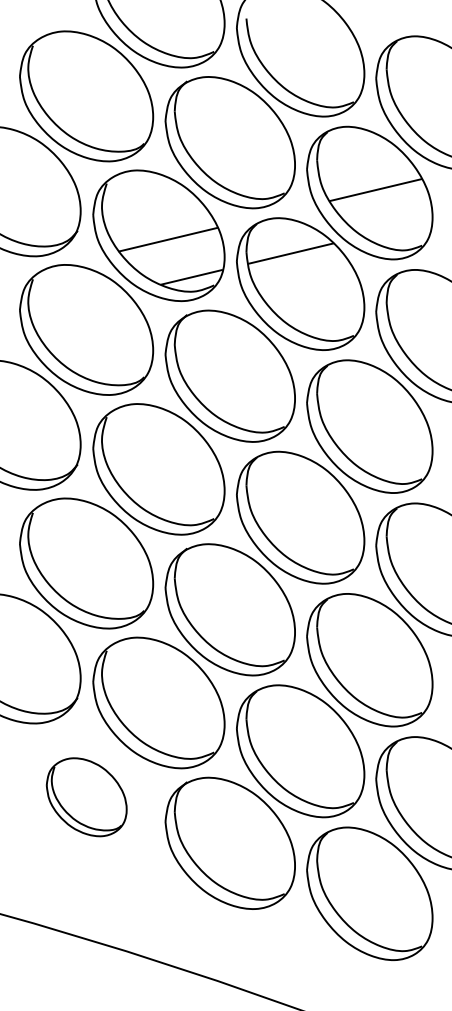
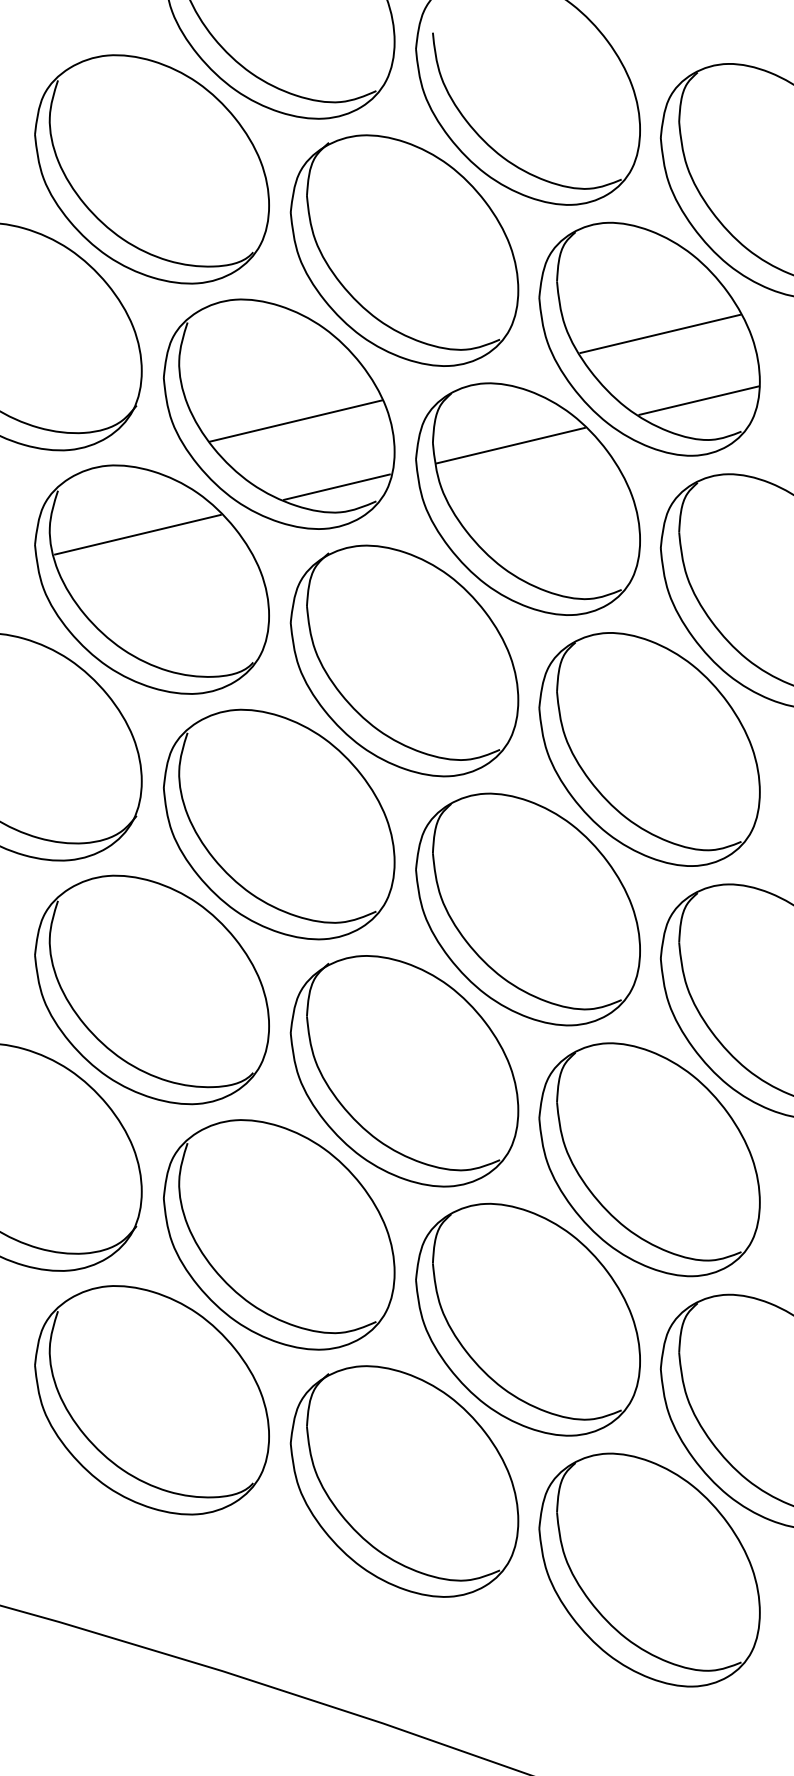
line: (398, 227) -> (699, 399), added
line: (78, 304) -> (137, 534), added
part: (86, 797) -> (151, 1400), size x1.67

